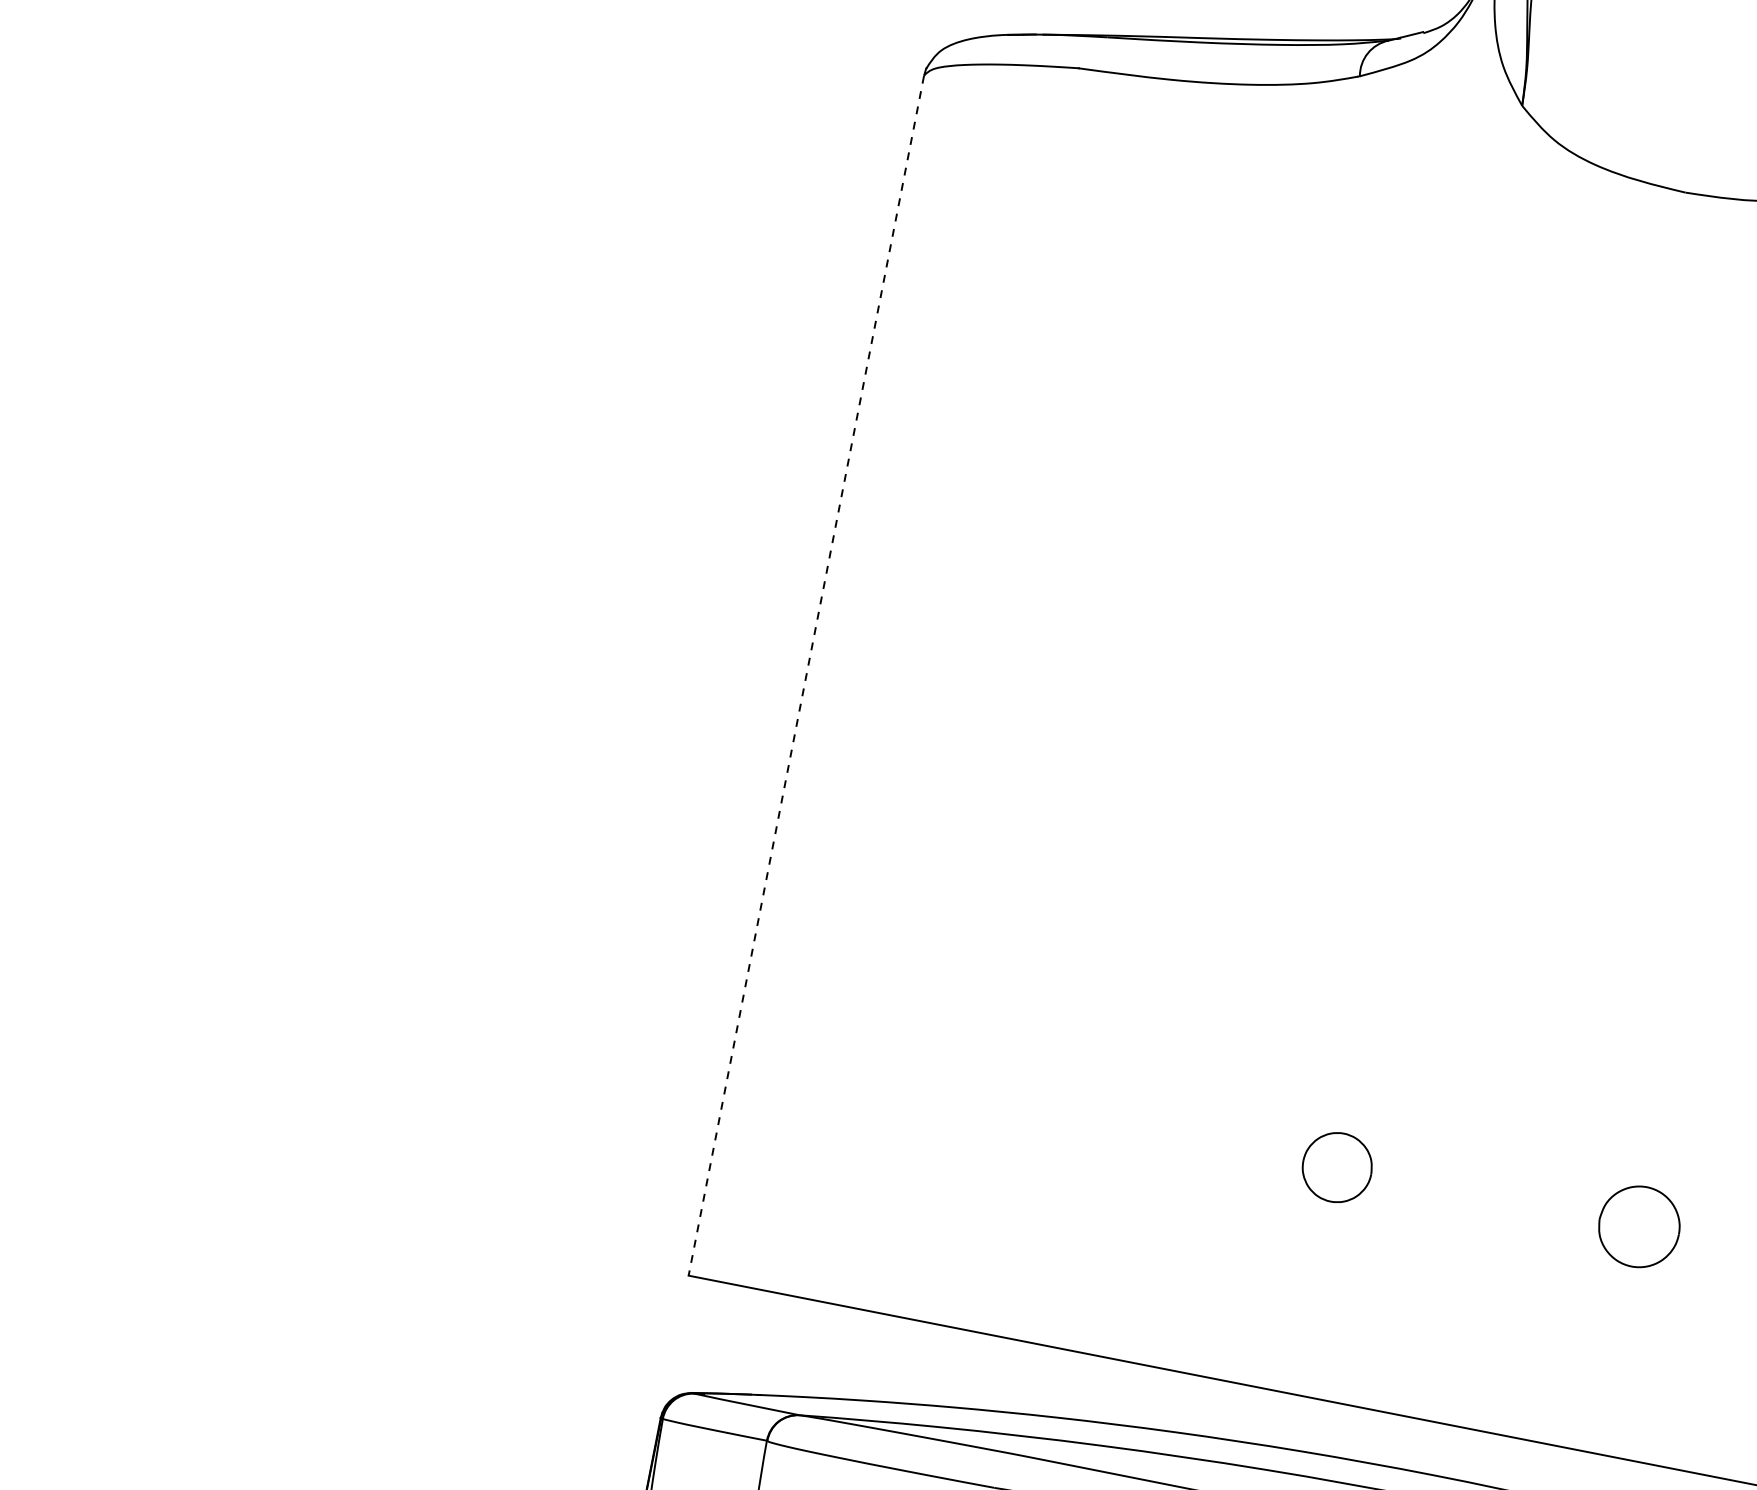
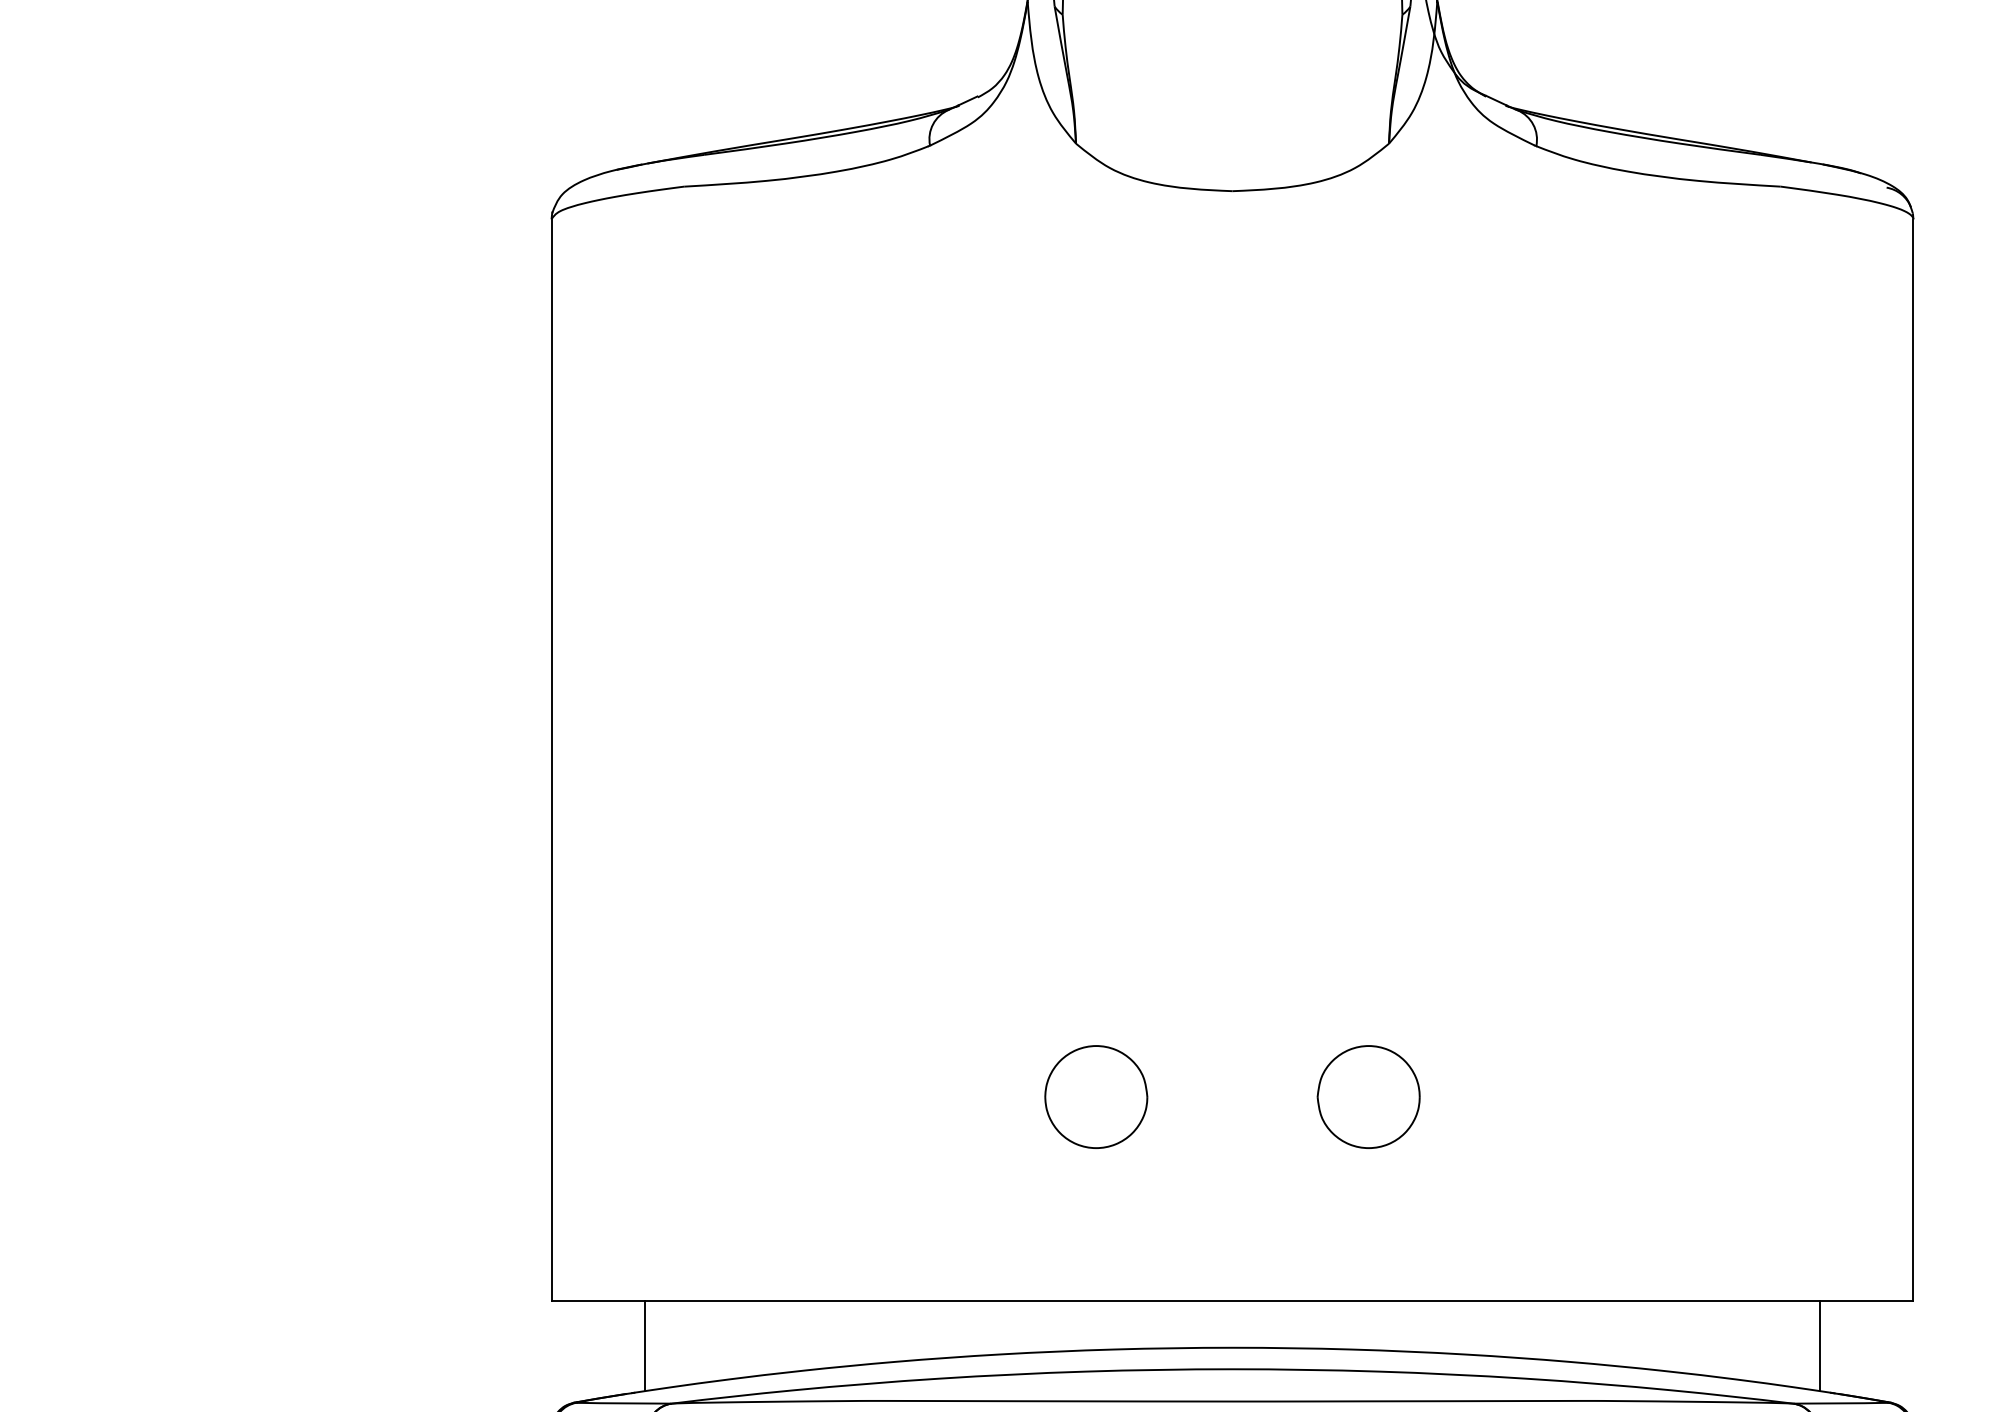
line: (806, 675) -> (551, 760), dashed -> solid
part: (1337, 1167) -> (1096, 1096), size x1.67
part: (1639, 1226) -> (1368, 1096), size x1.43
line: (782, 1346) -> (645, 1346), added

